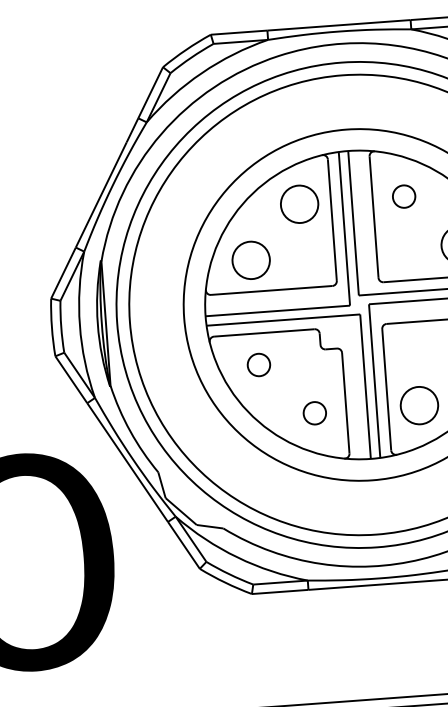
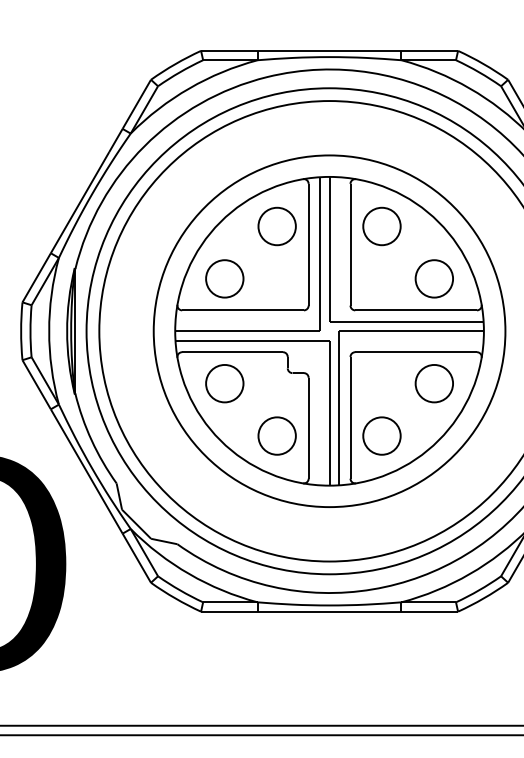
part: (403, 196) -> (381, 226), size x1.67
part: (258, 364) -> (224, 383), size x1.67
part: (314, 412) -> (276, 435), size x1.67

